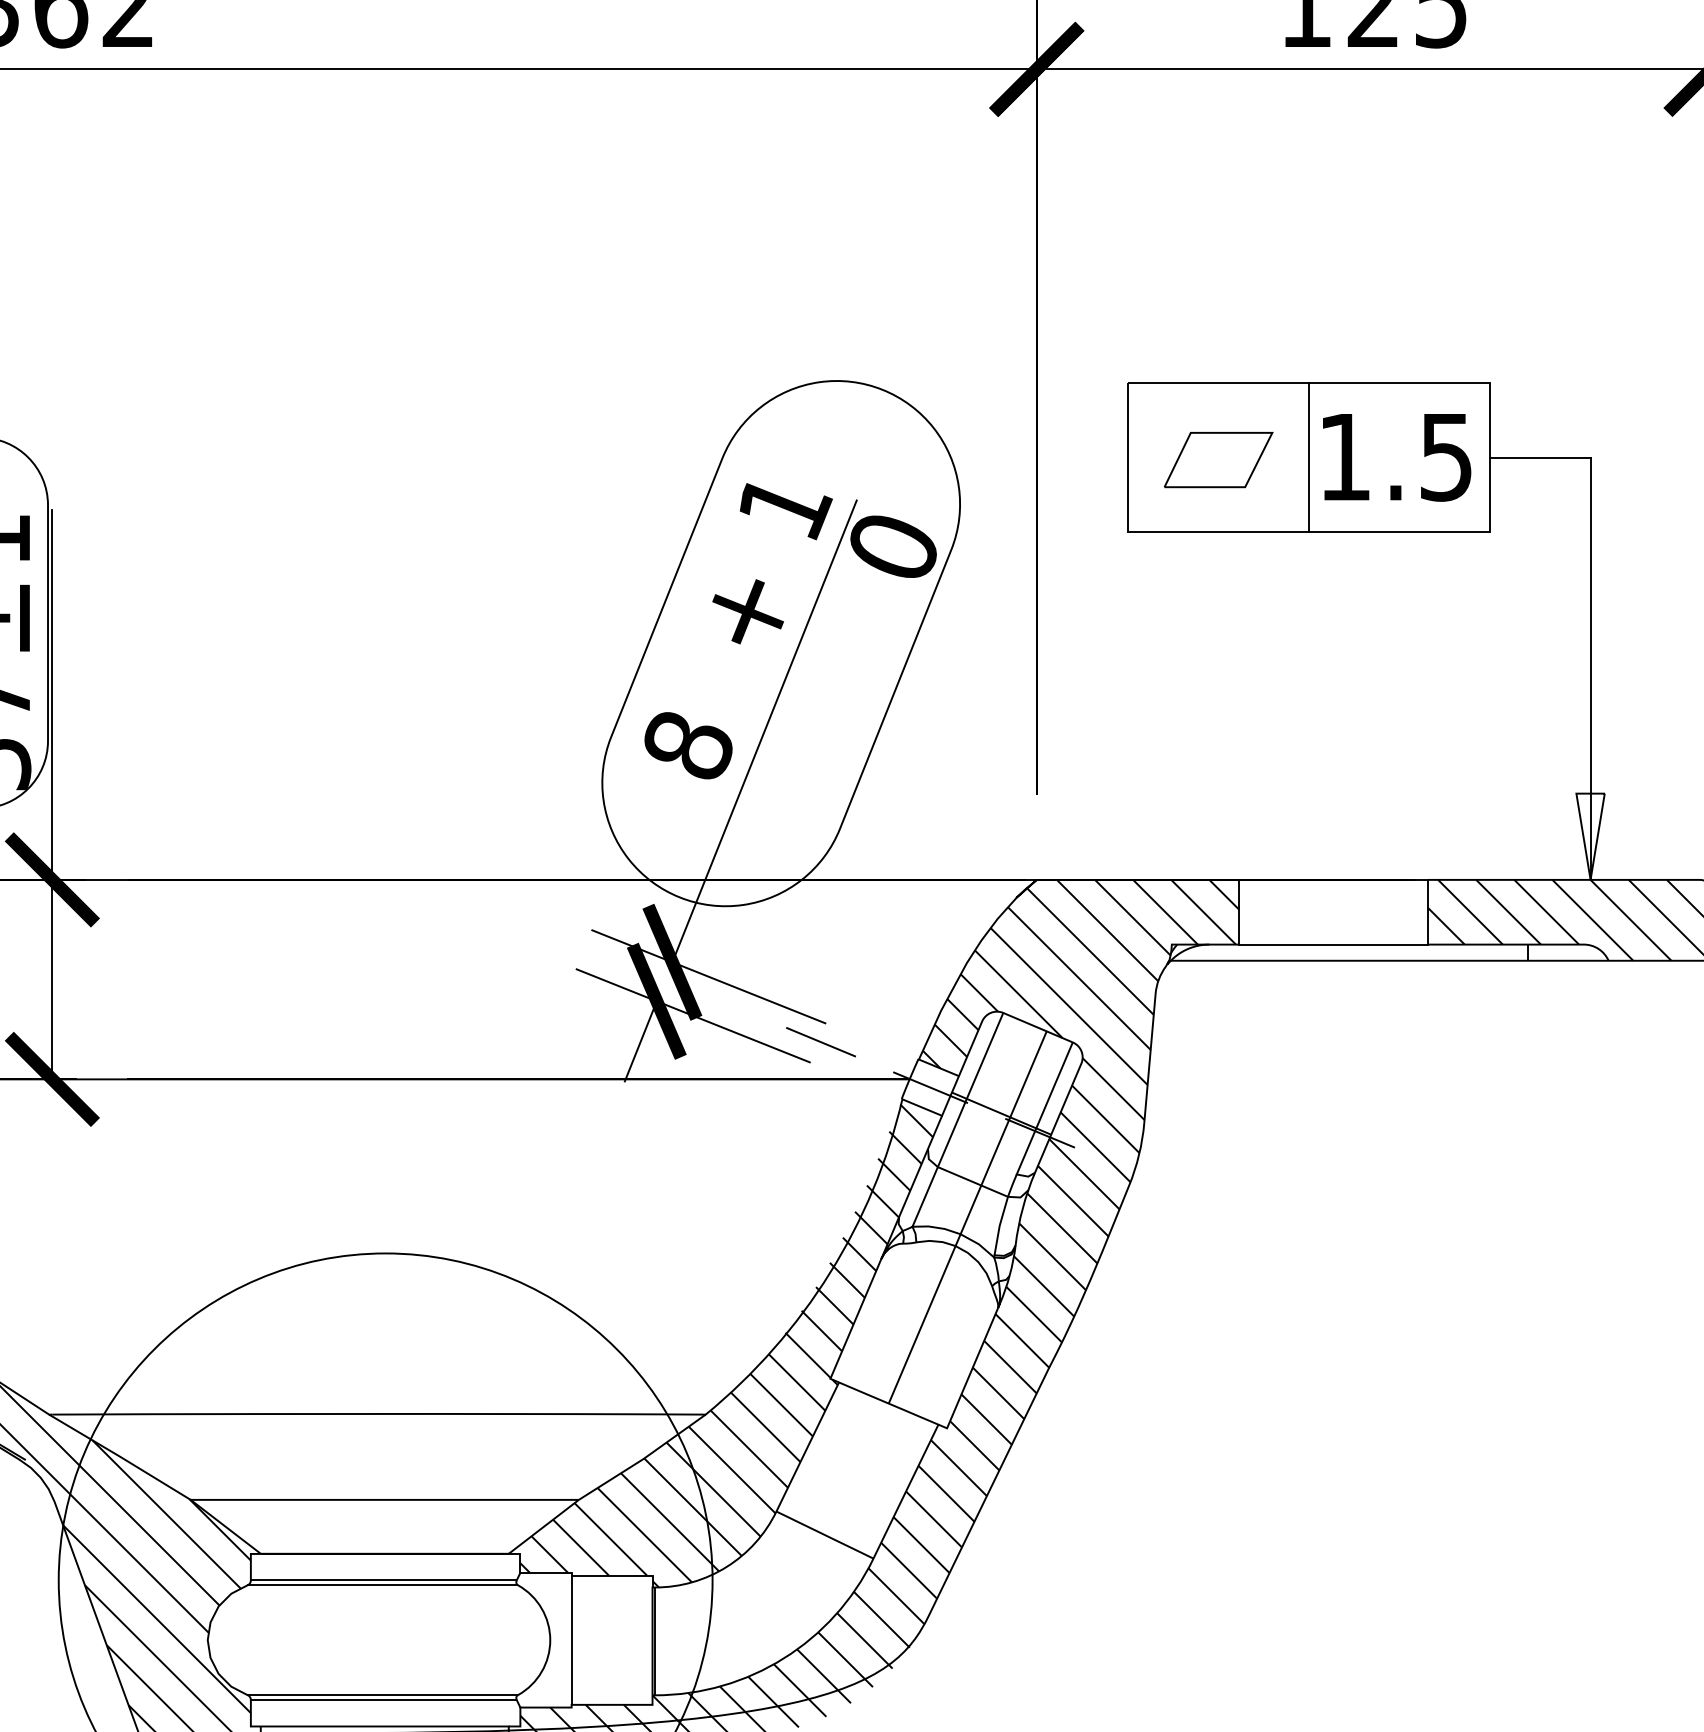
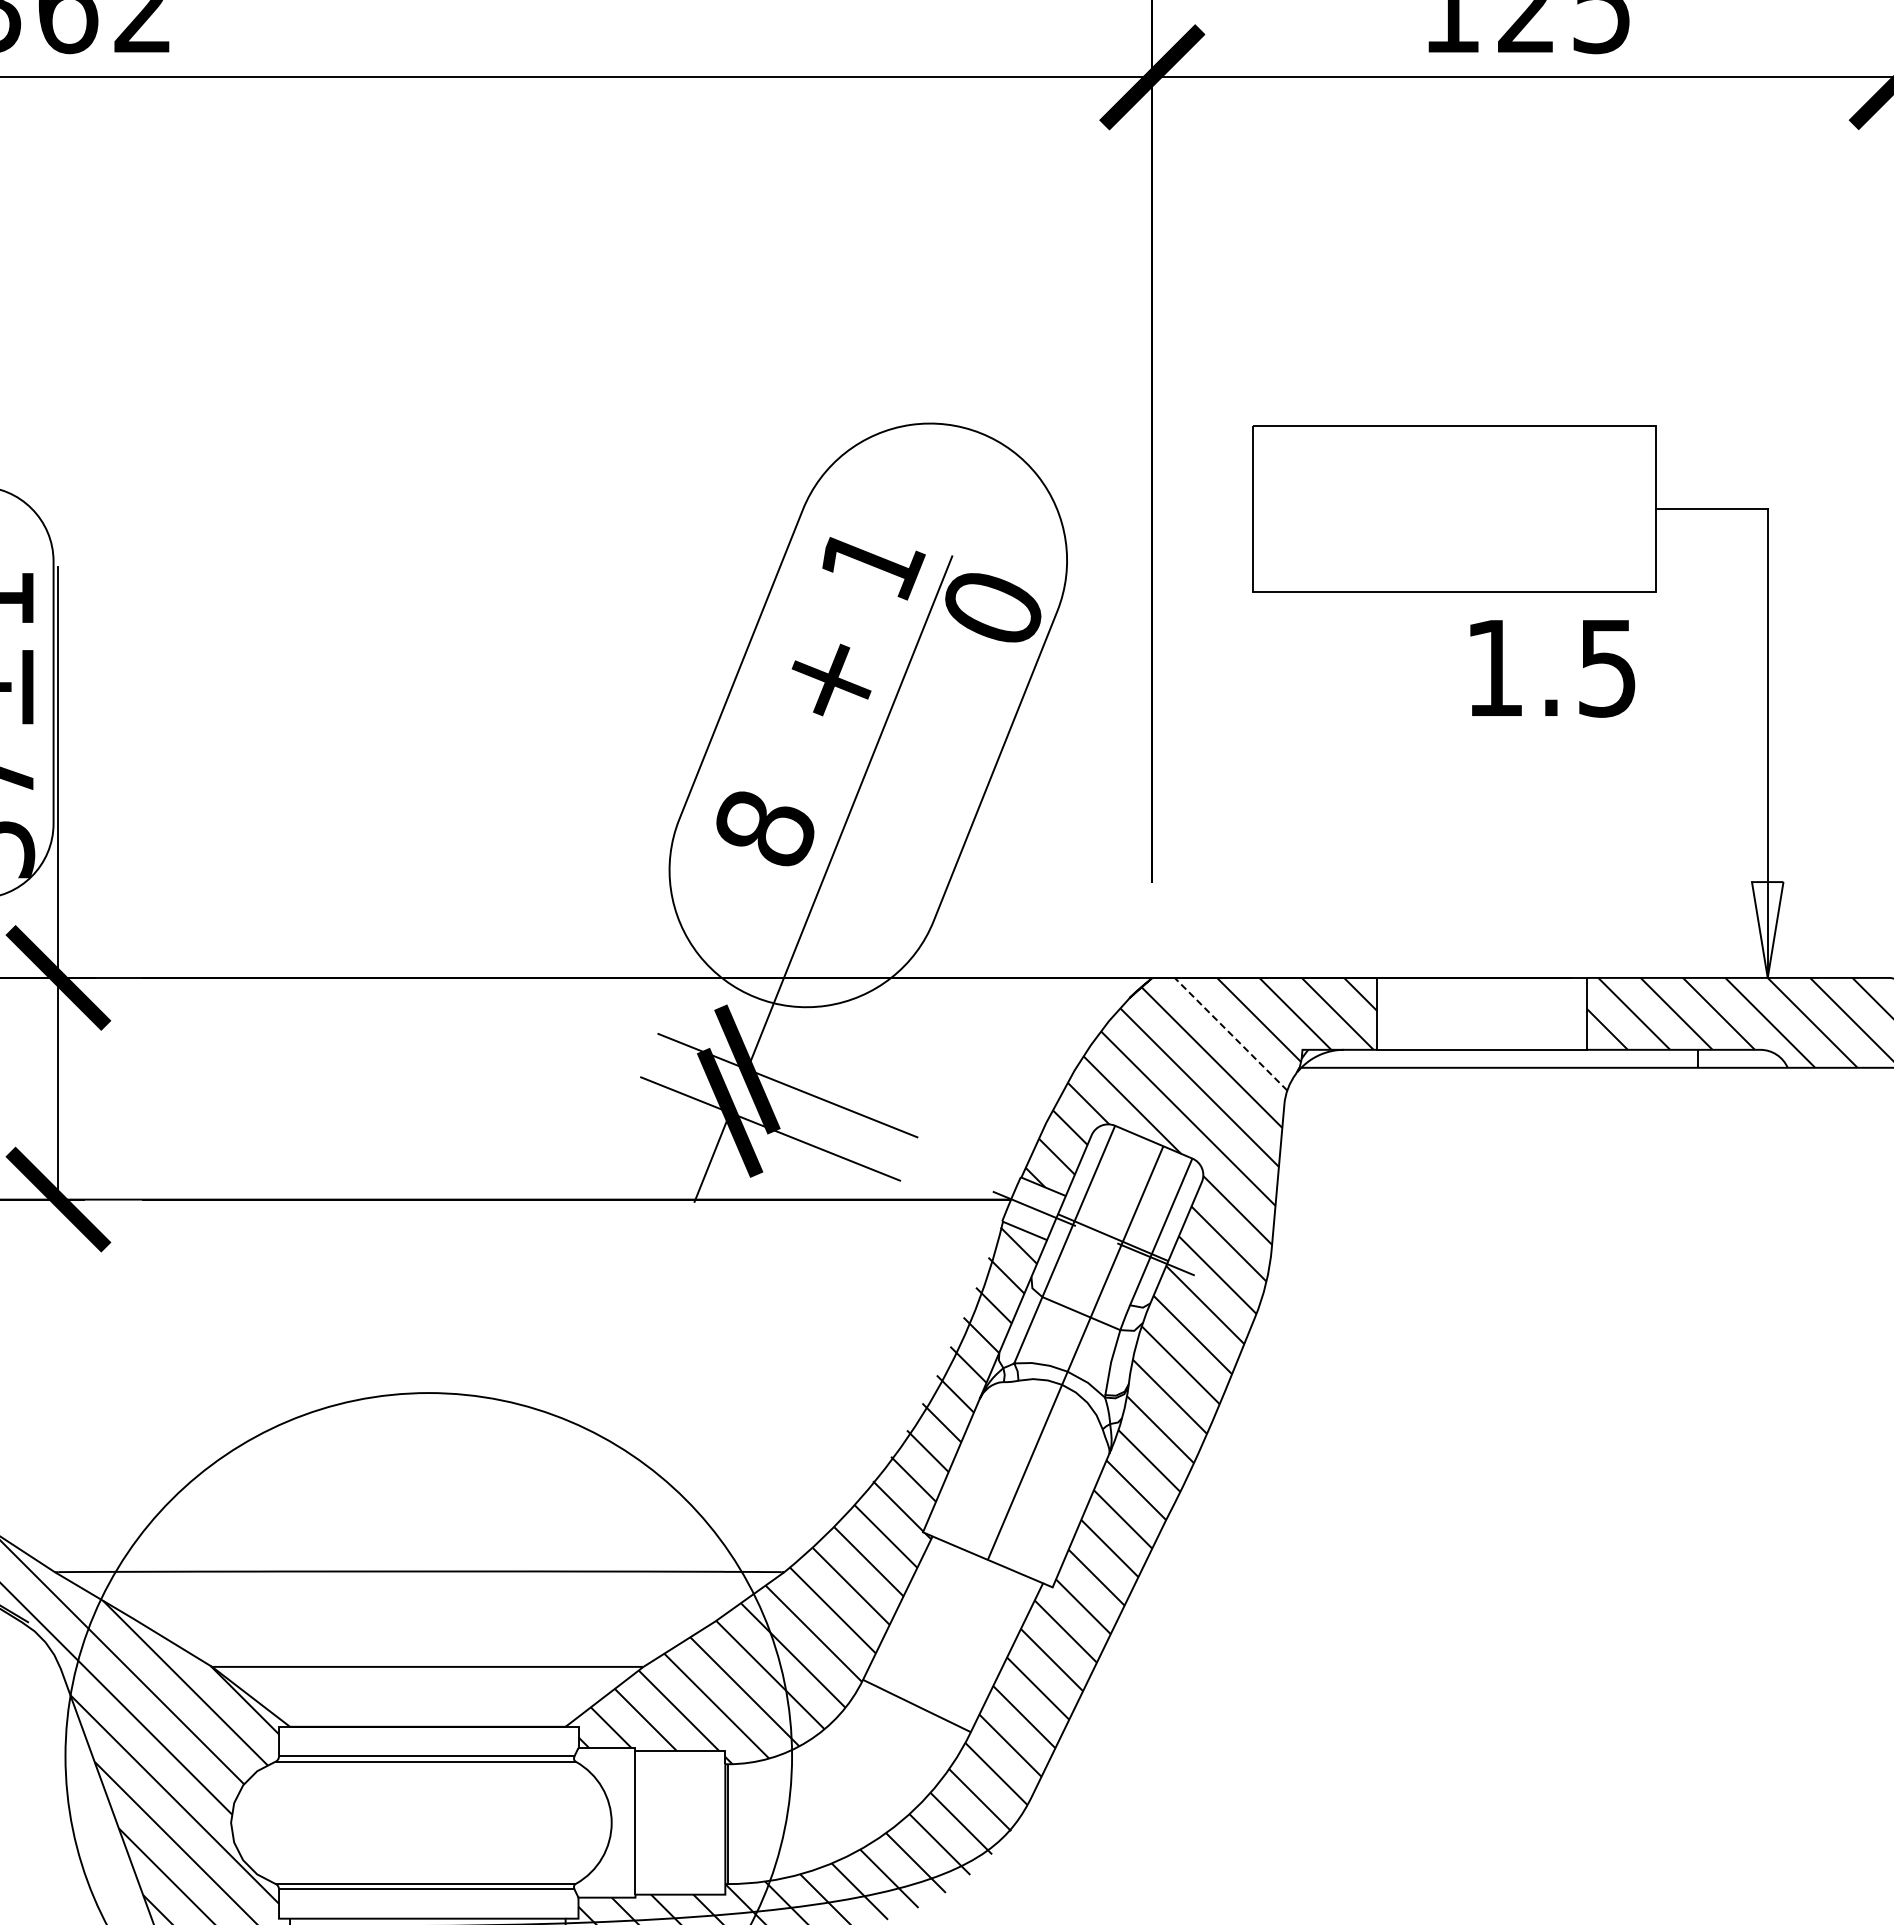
line: (1308, 457) -> (1454, 508), removed
text: (1396, 457) -> (1552, 668), moved
part: (1218, 460) -> (1354, 511), removed
line: (1108, 930) -> (1231, 1034), solid -> dashed
line: (820, 1041) -> (912, 1157), removed

